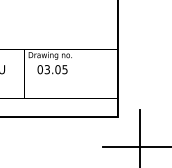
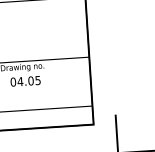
text: (47, 69) -> (20, 81), 03.05 -> 04.05

